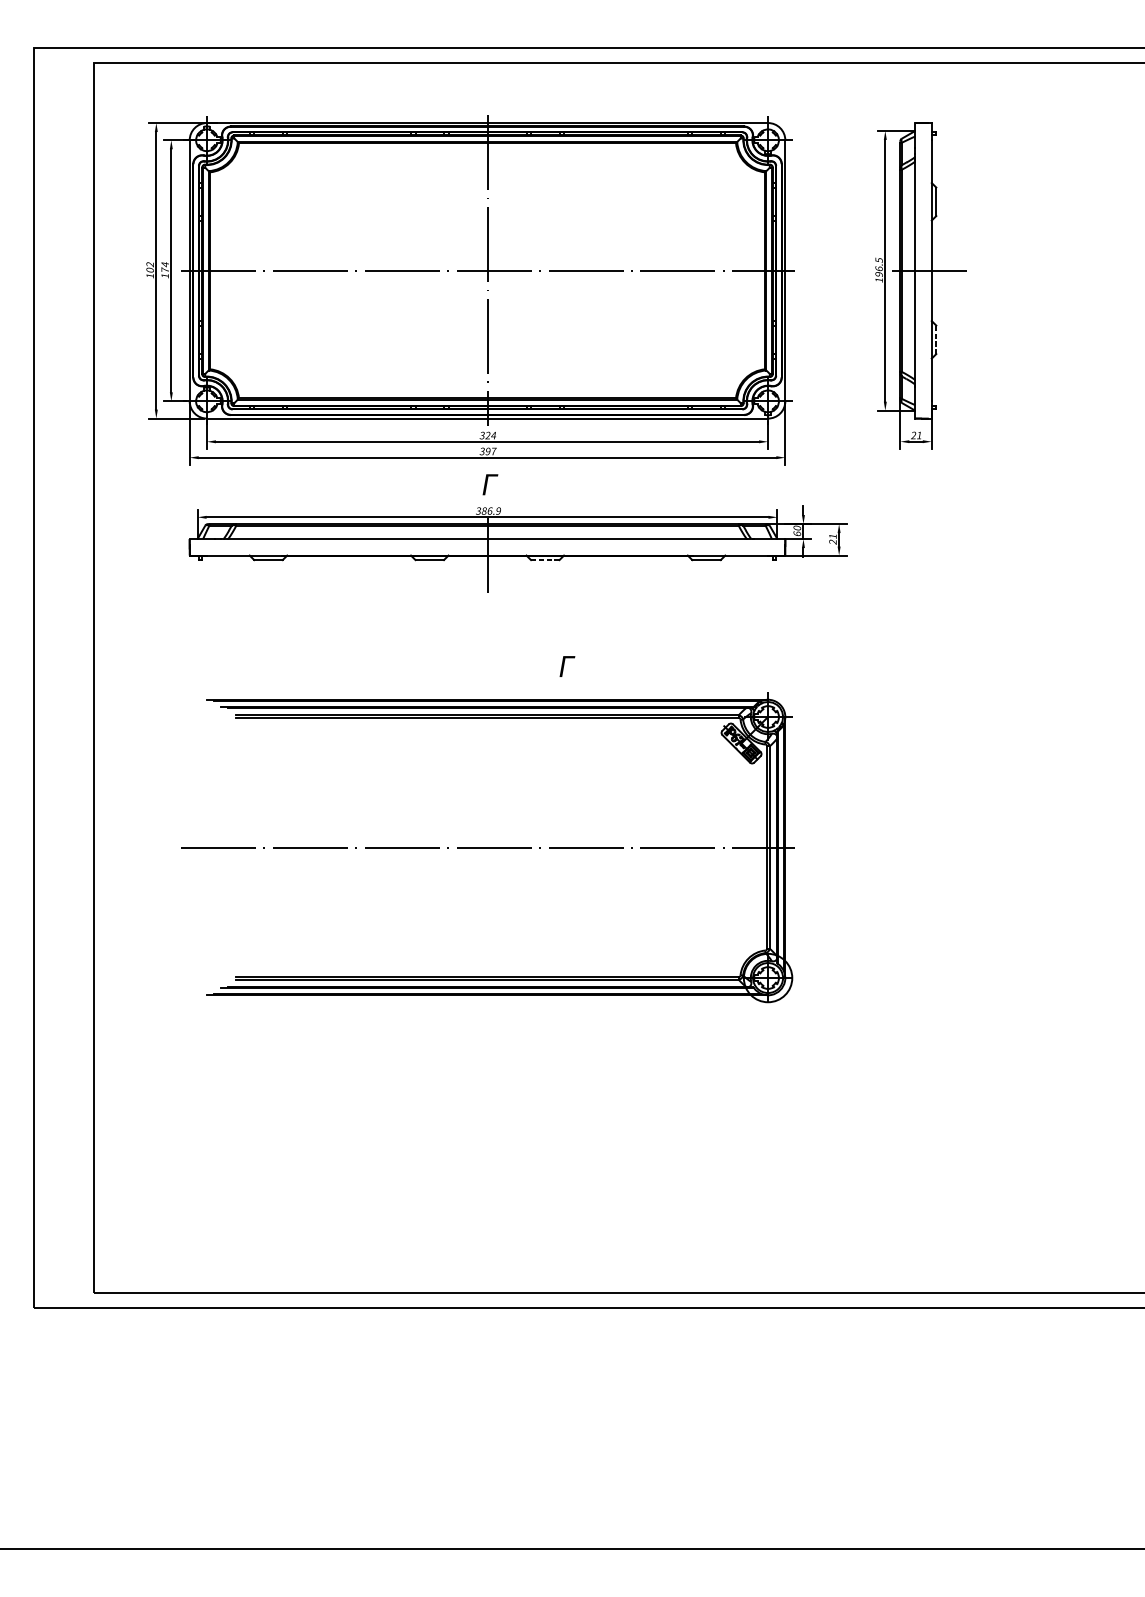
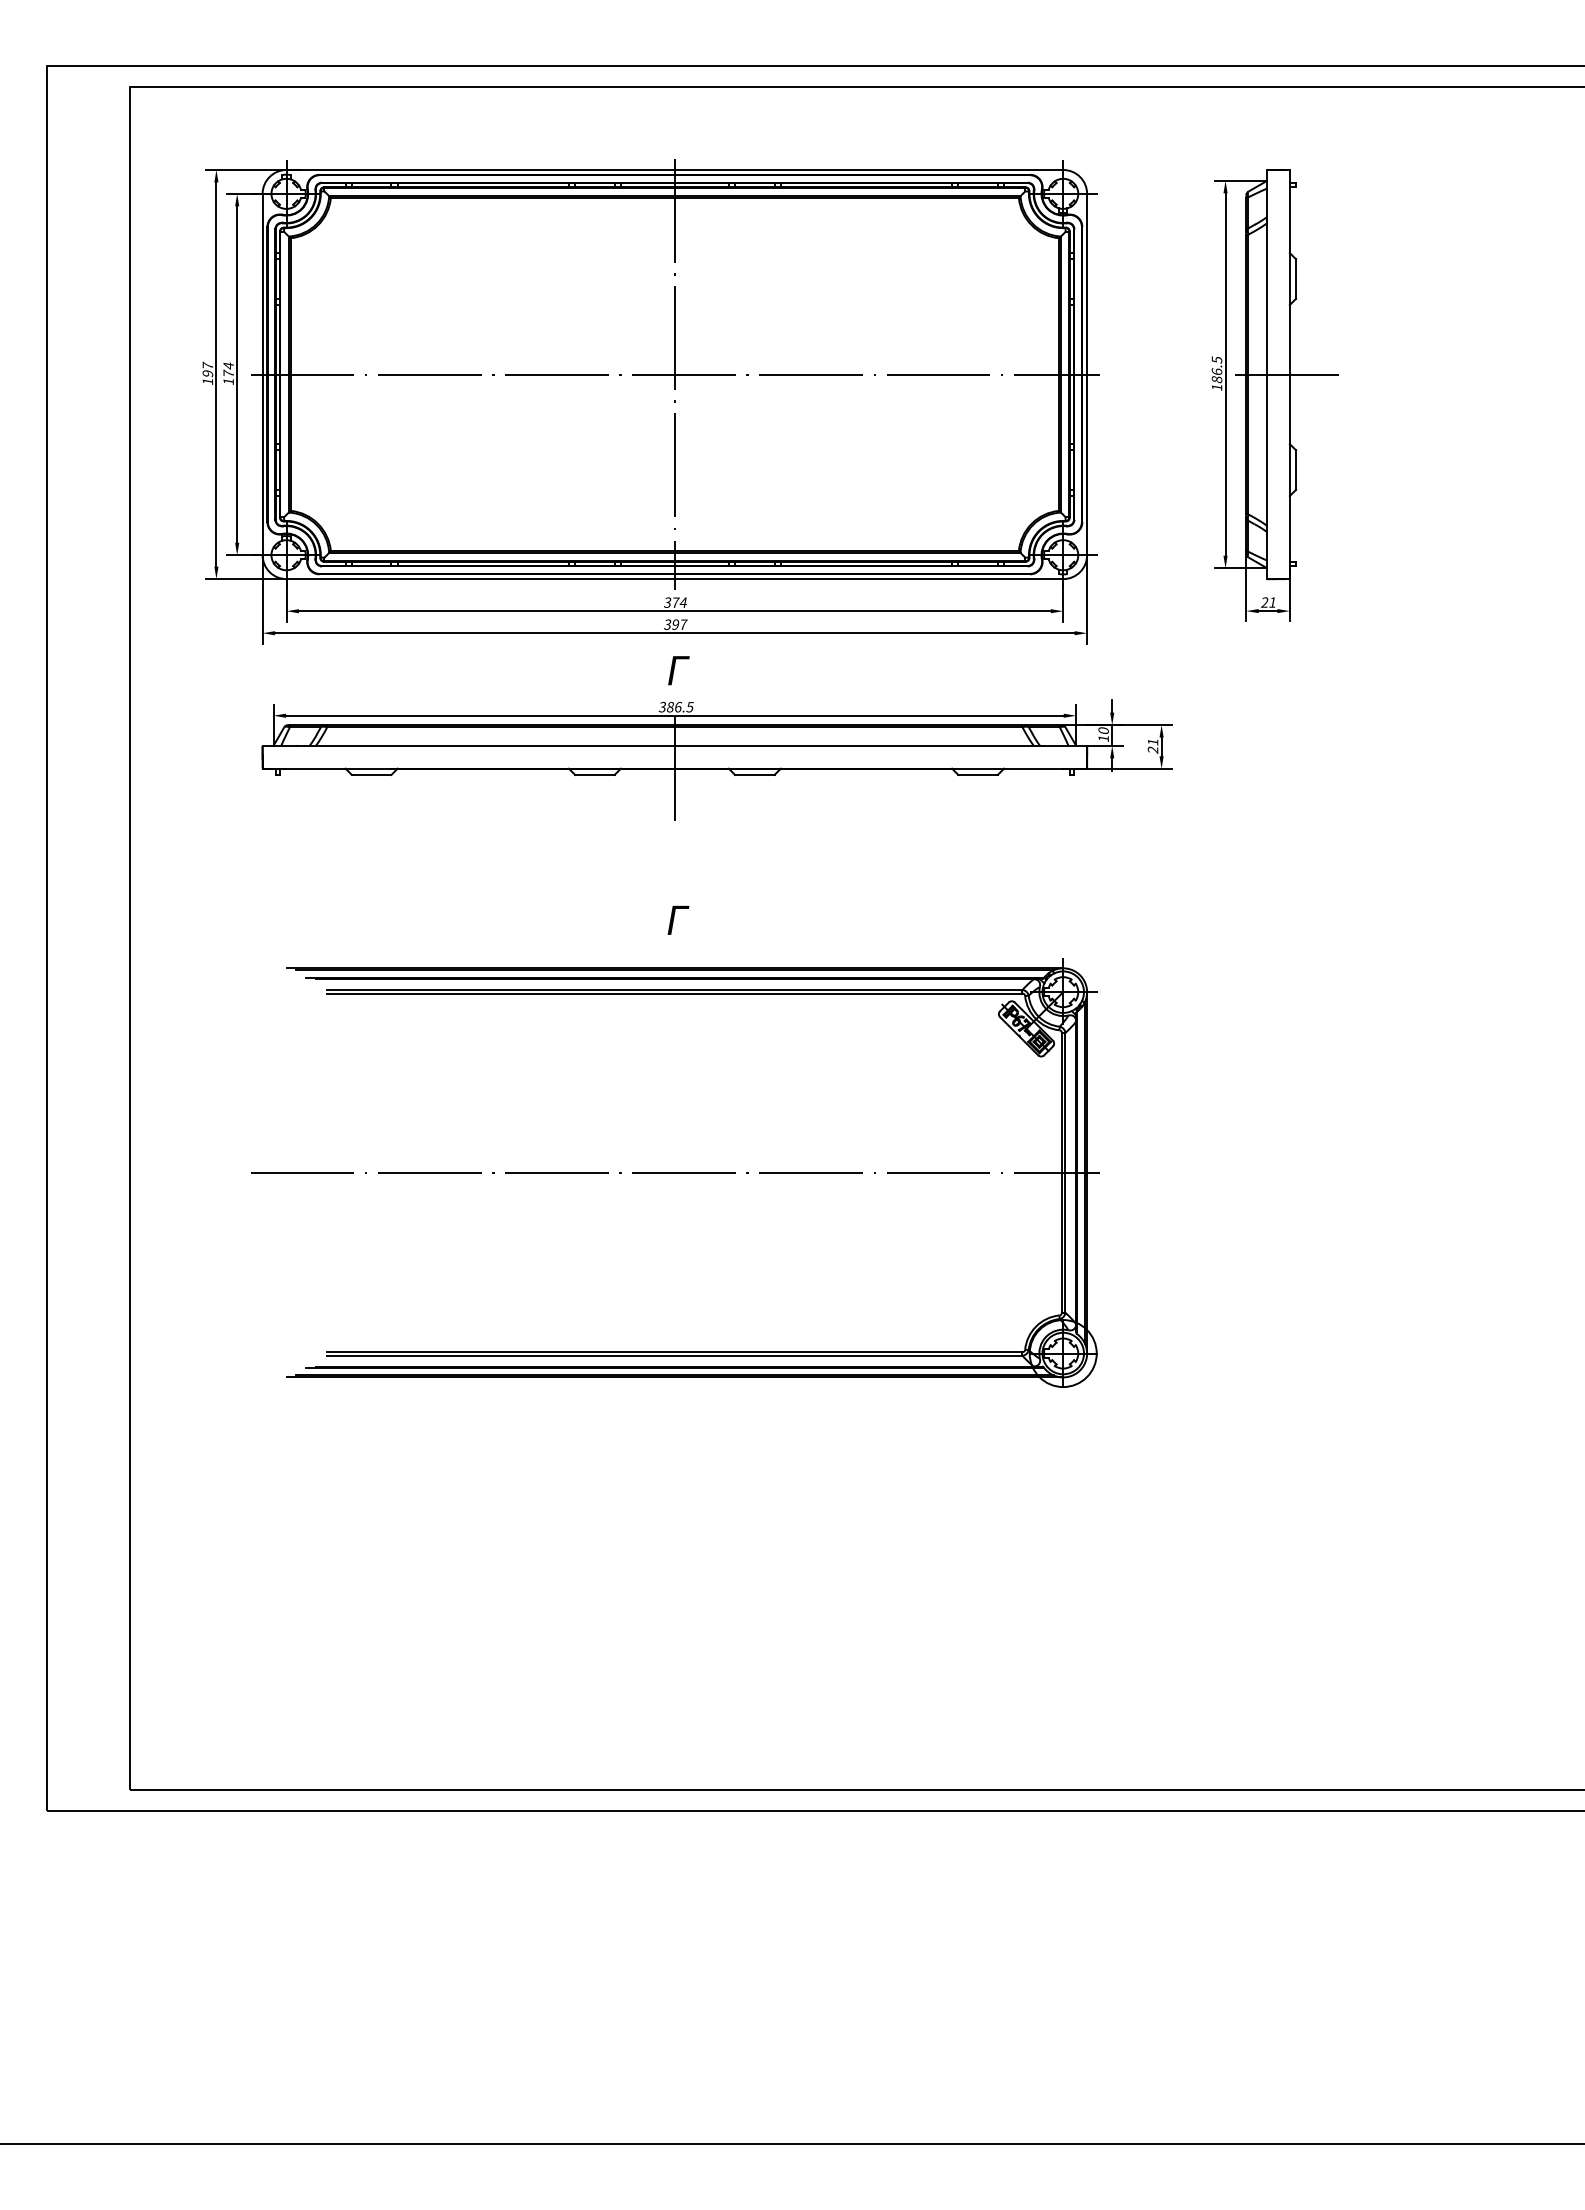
text: (149, 267) -> (207, 369), 102 -> 197
text: (878, 274) -> (1216, 379), 196.5 -> 186.5
line: (936, 340) -> (1296, 470), dashed -> solid
text: (487, 435) -> (675, 602), 324 -> 374
text: (498, 511) -> (689, 707), 386.9 -> 386.5
text: (797, 533) -> (1103, 737), 60 -> 10
line: (545, 559) -> (754, 774), dashed -> solid
text: (567, 665) -> (678, 919), moved

